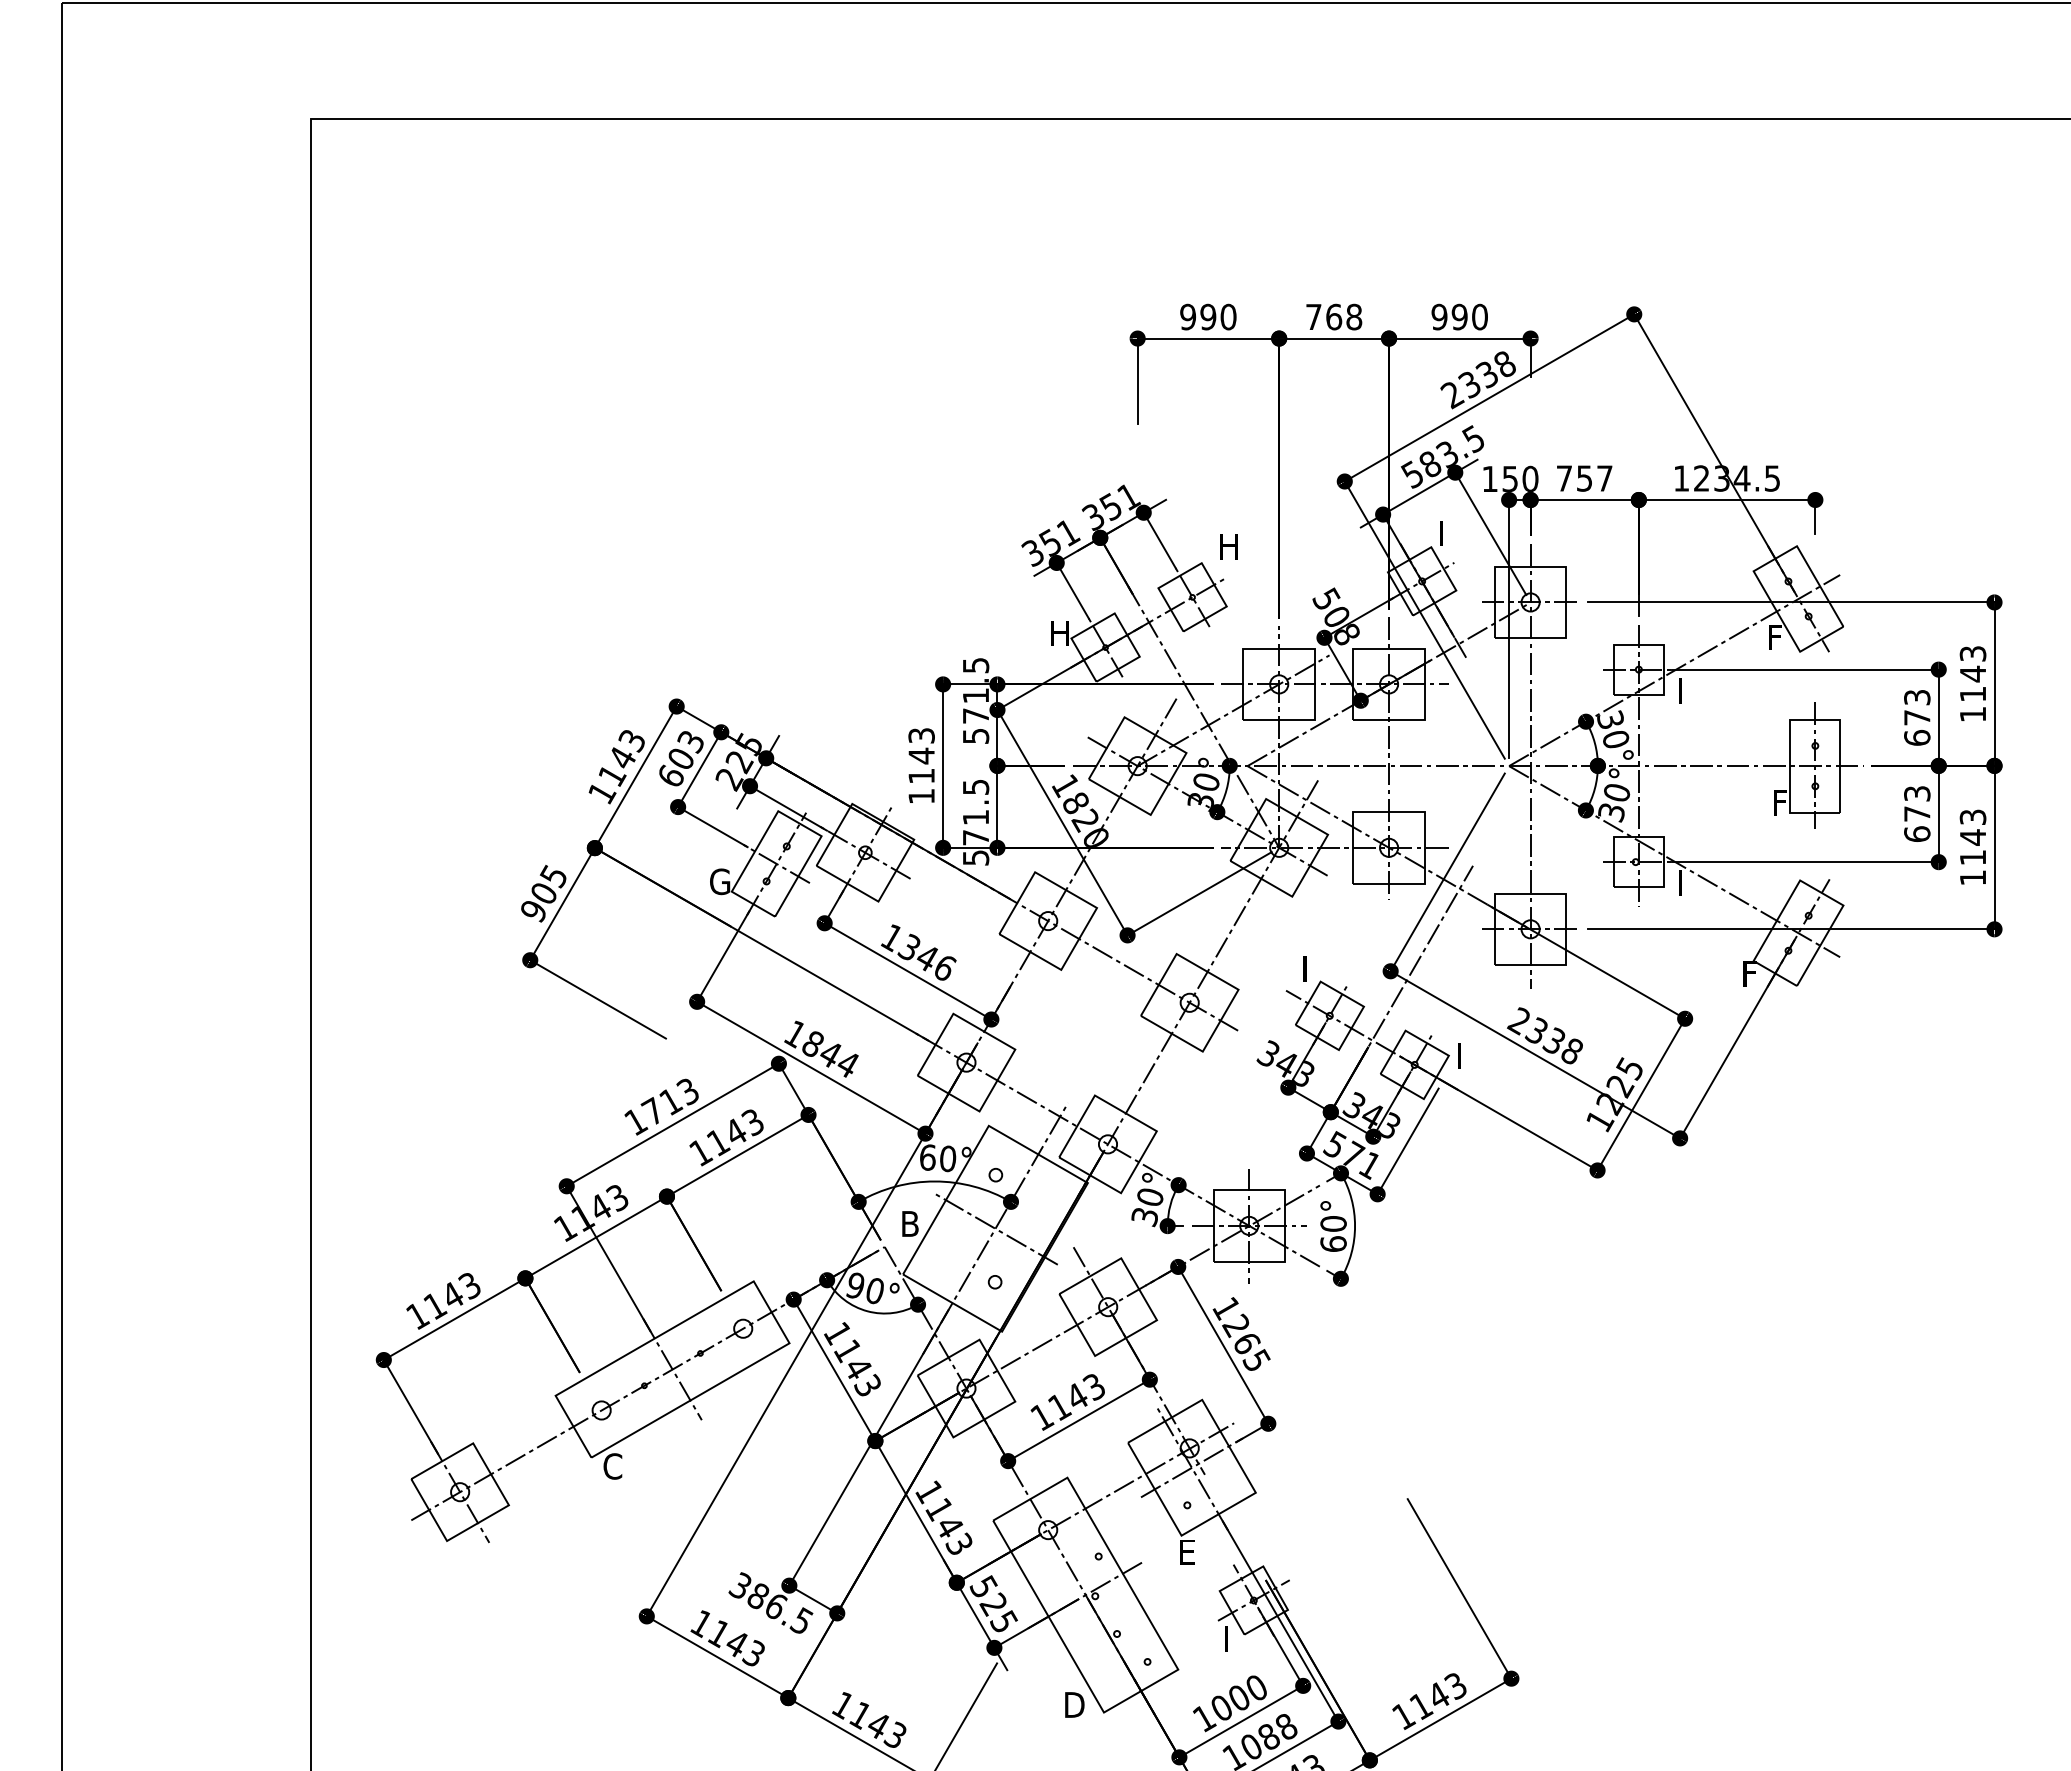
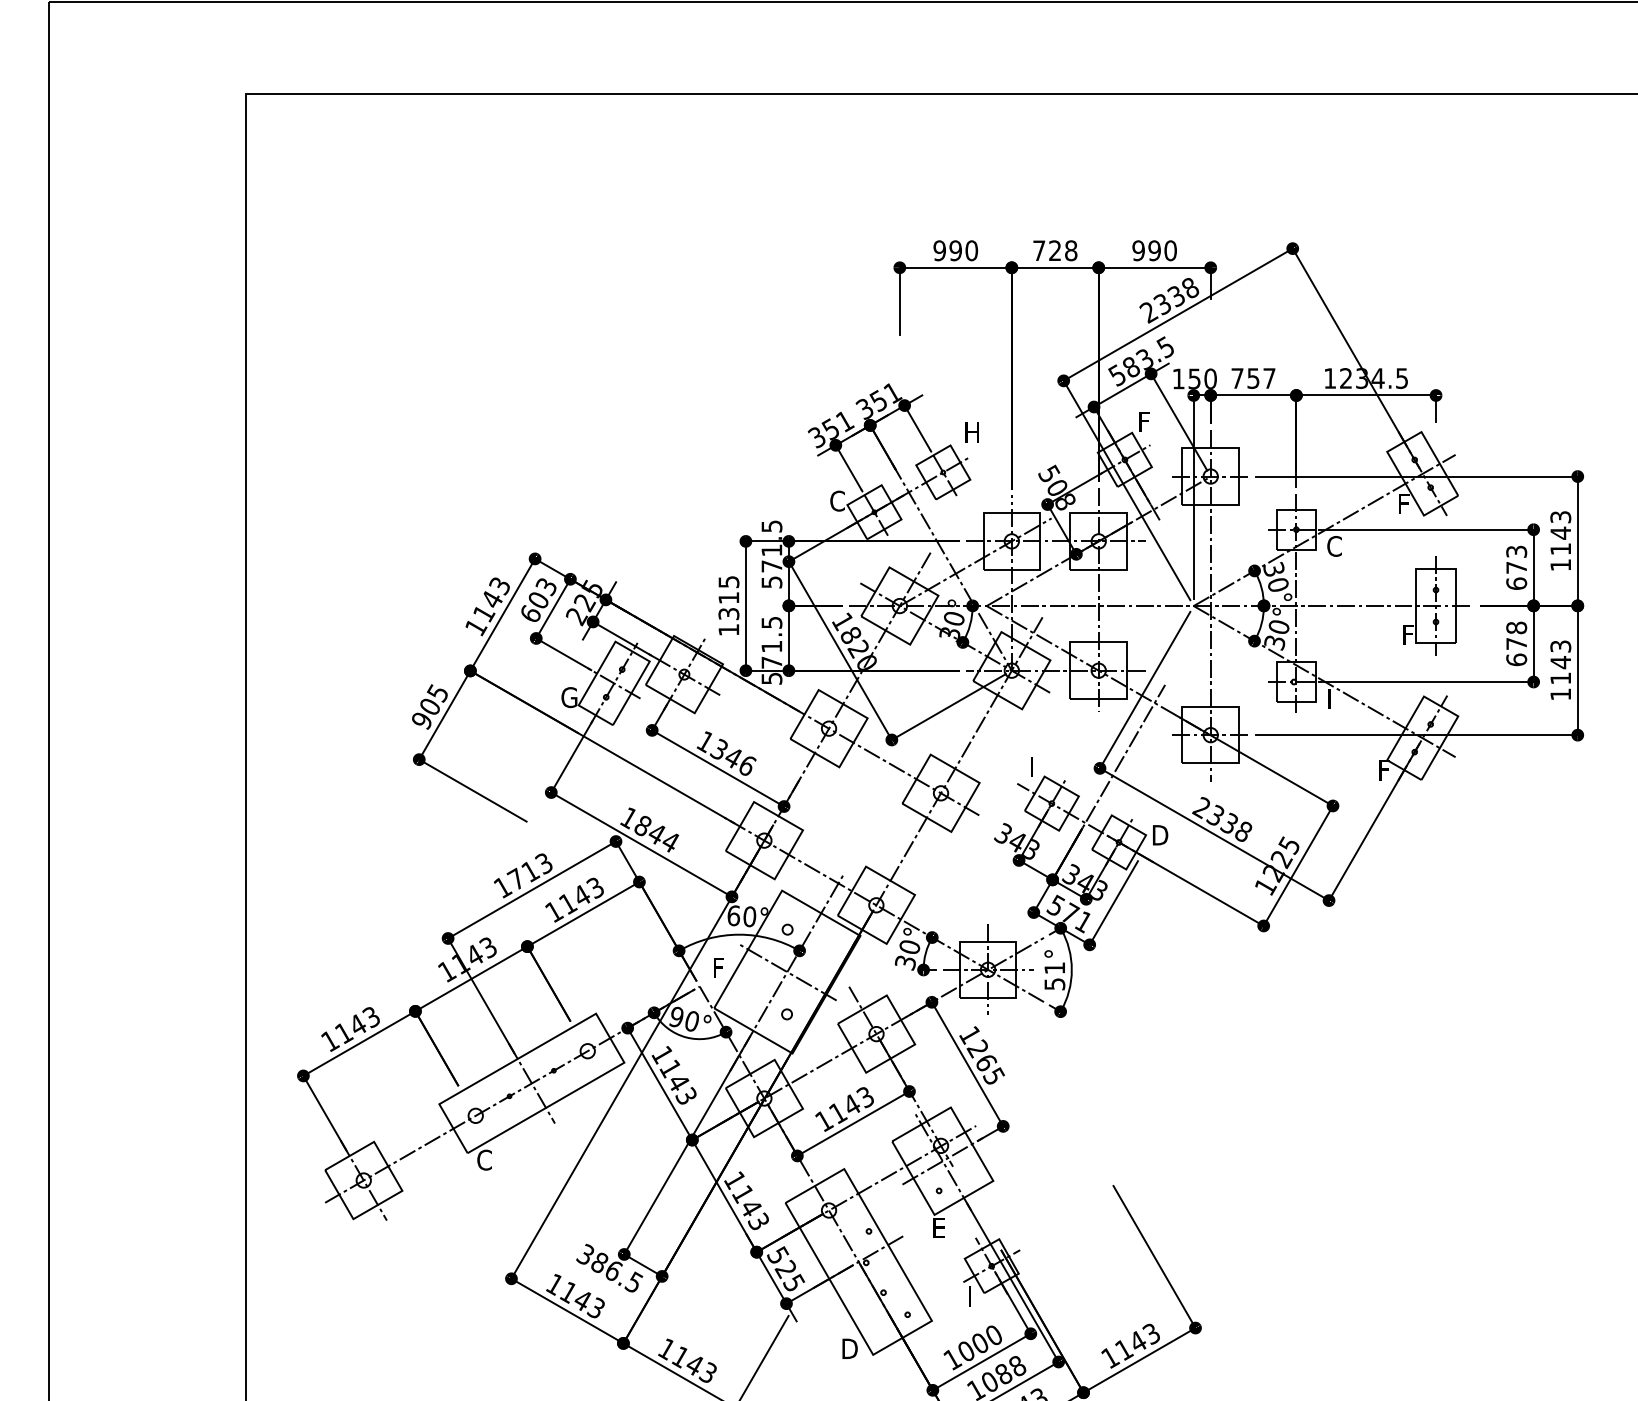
text: (1334, 316) -> (1055, 250), 768 -> 728
text: (1447, 527) -> (1144, 417), I -> F
text: (1058, 633) -> (837, 501), H -> C
text: (1686, 690) -> (1334, 546), I -> C
text: (921, 755) -> (728, 597), 1143 -> 1315
text: (1917, 793) -> (1516, 627), 673 -> 678
text: (1466, 1055) -> (1160, 835), I -> D
text: (910, 1223) -> (720, 967), B -> F
text: (1333, 1233) -> (1054, 975), 60° -> 51°

